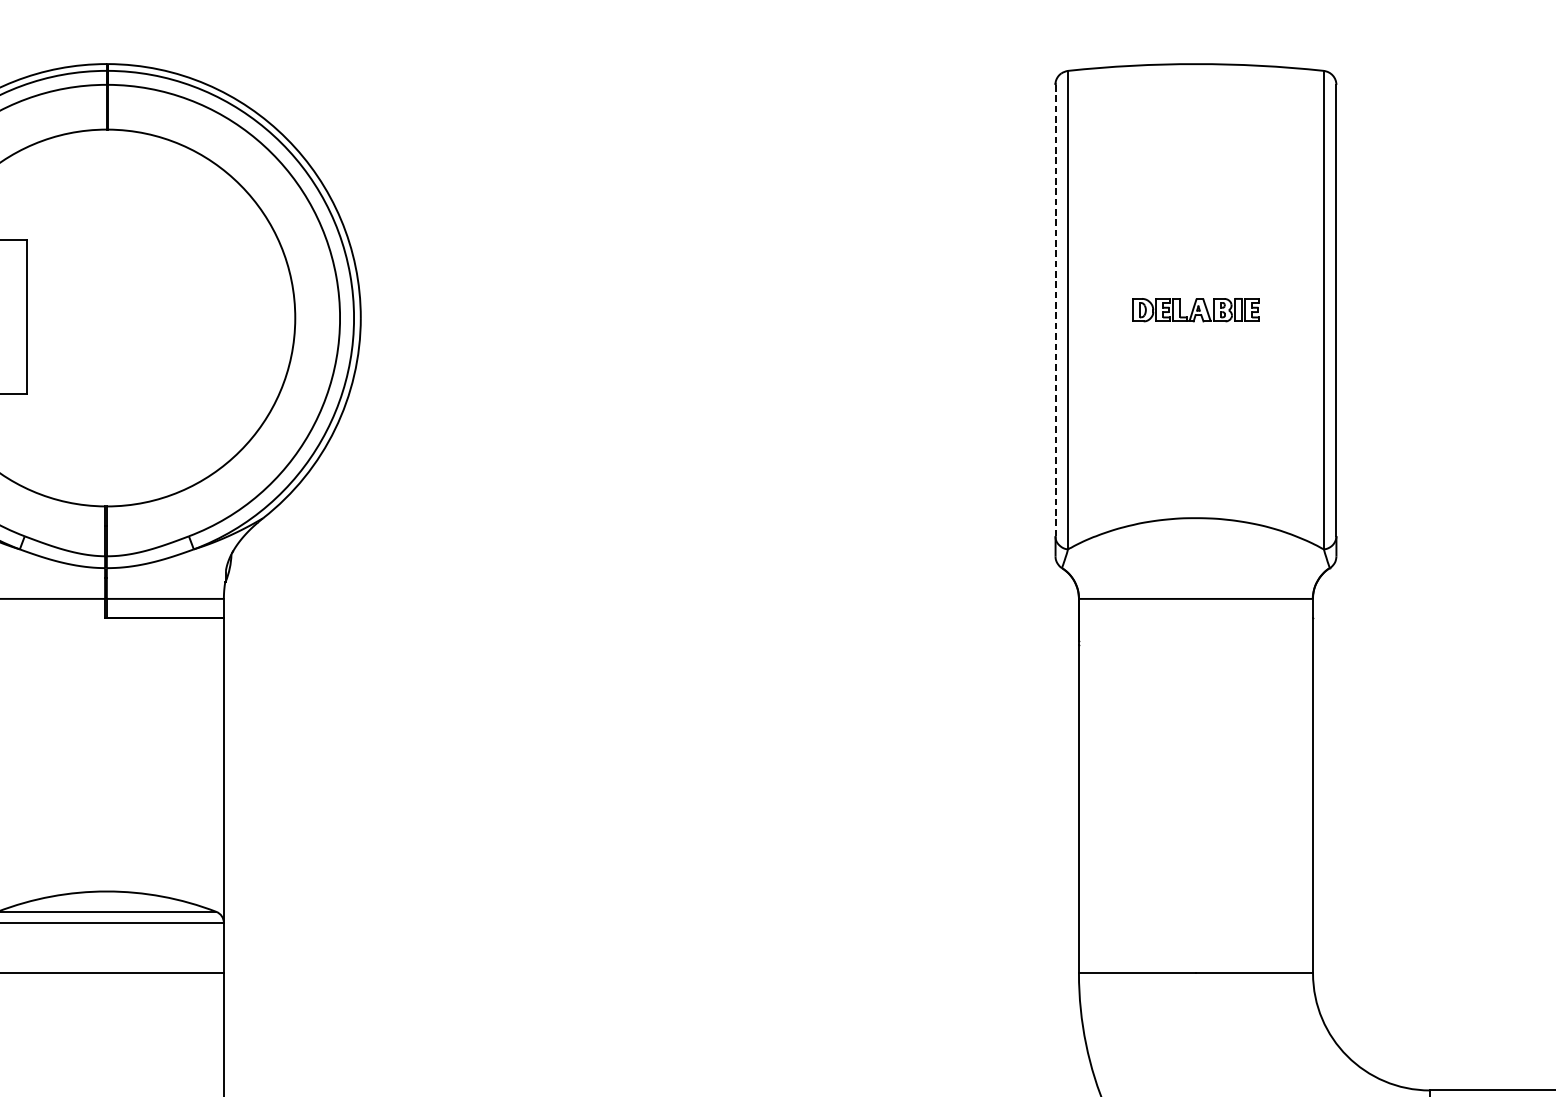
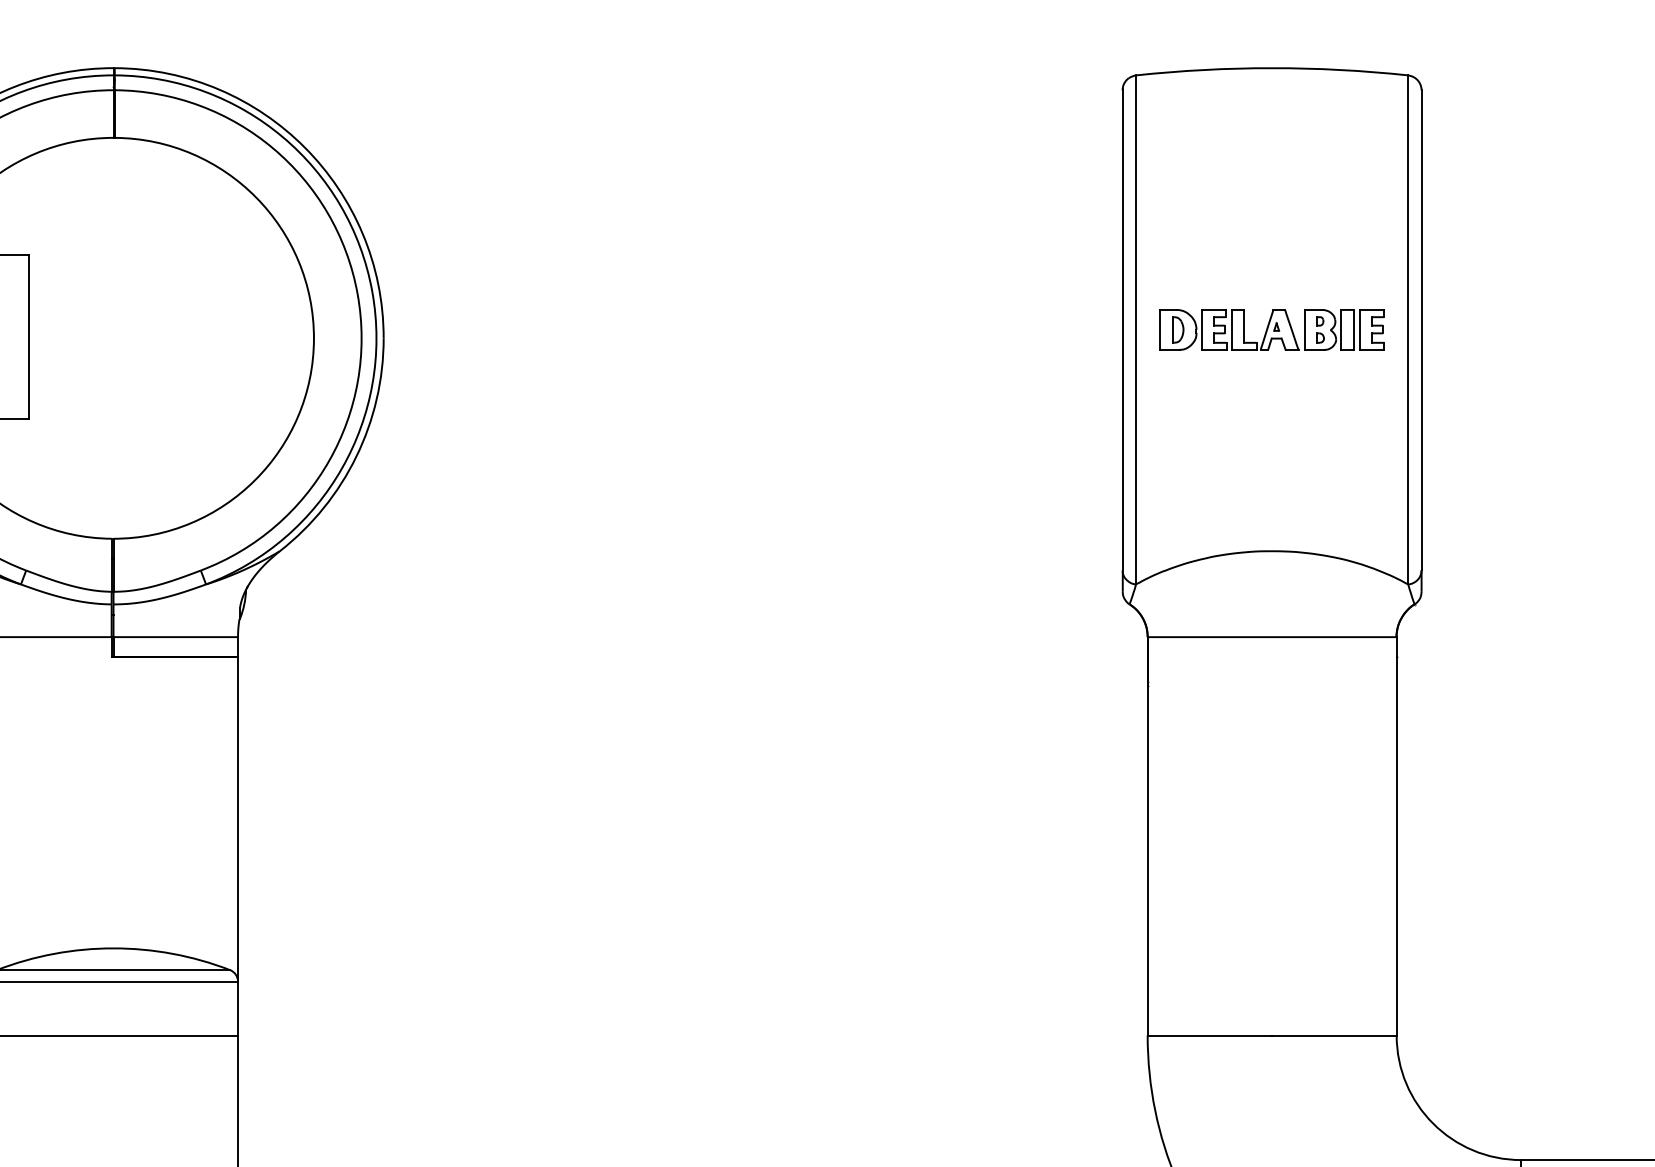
line: (1055, 309) -> (1122, 329), dashed -> solid
part: (1195, 309) -> (1271, 329), size x1.67

